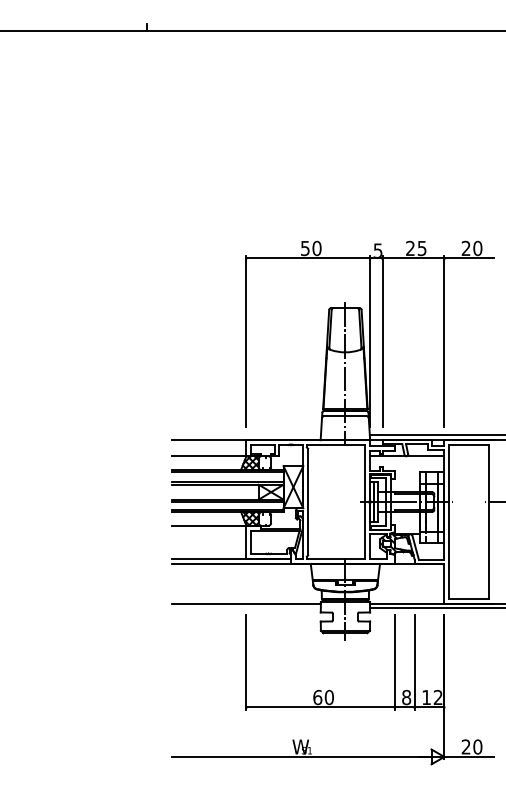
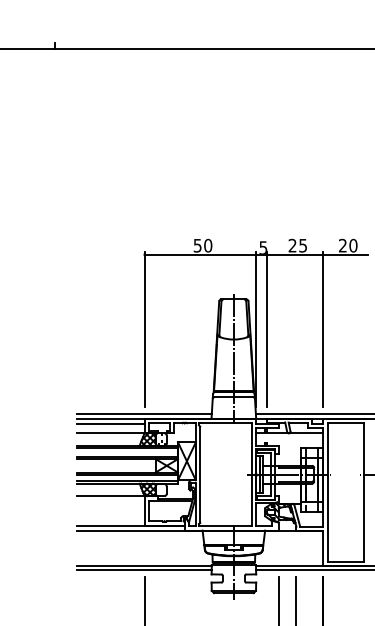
line: (246, 434) -> (144, 413), added
line: (209, 445) -> (111, 423), added
line: (246, 607) -> (144, 569), added

